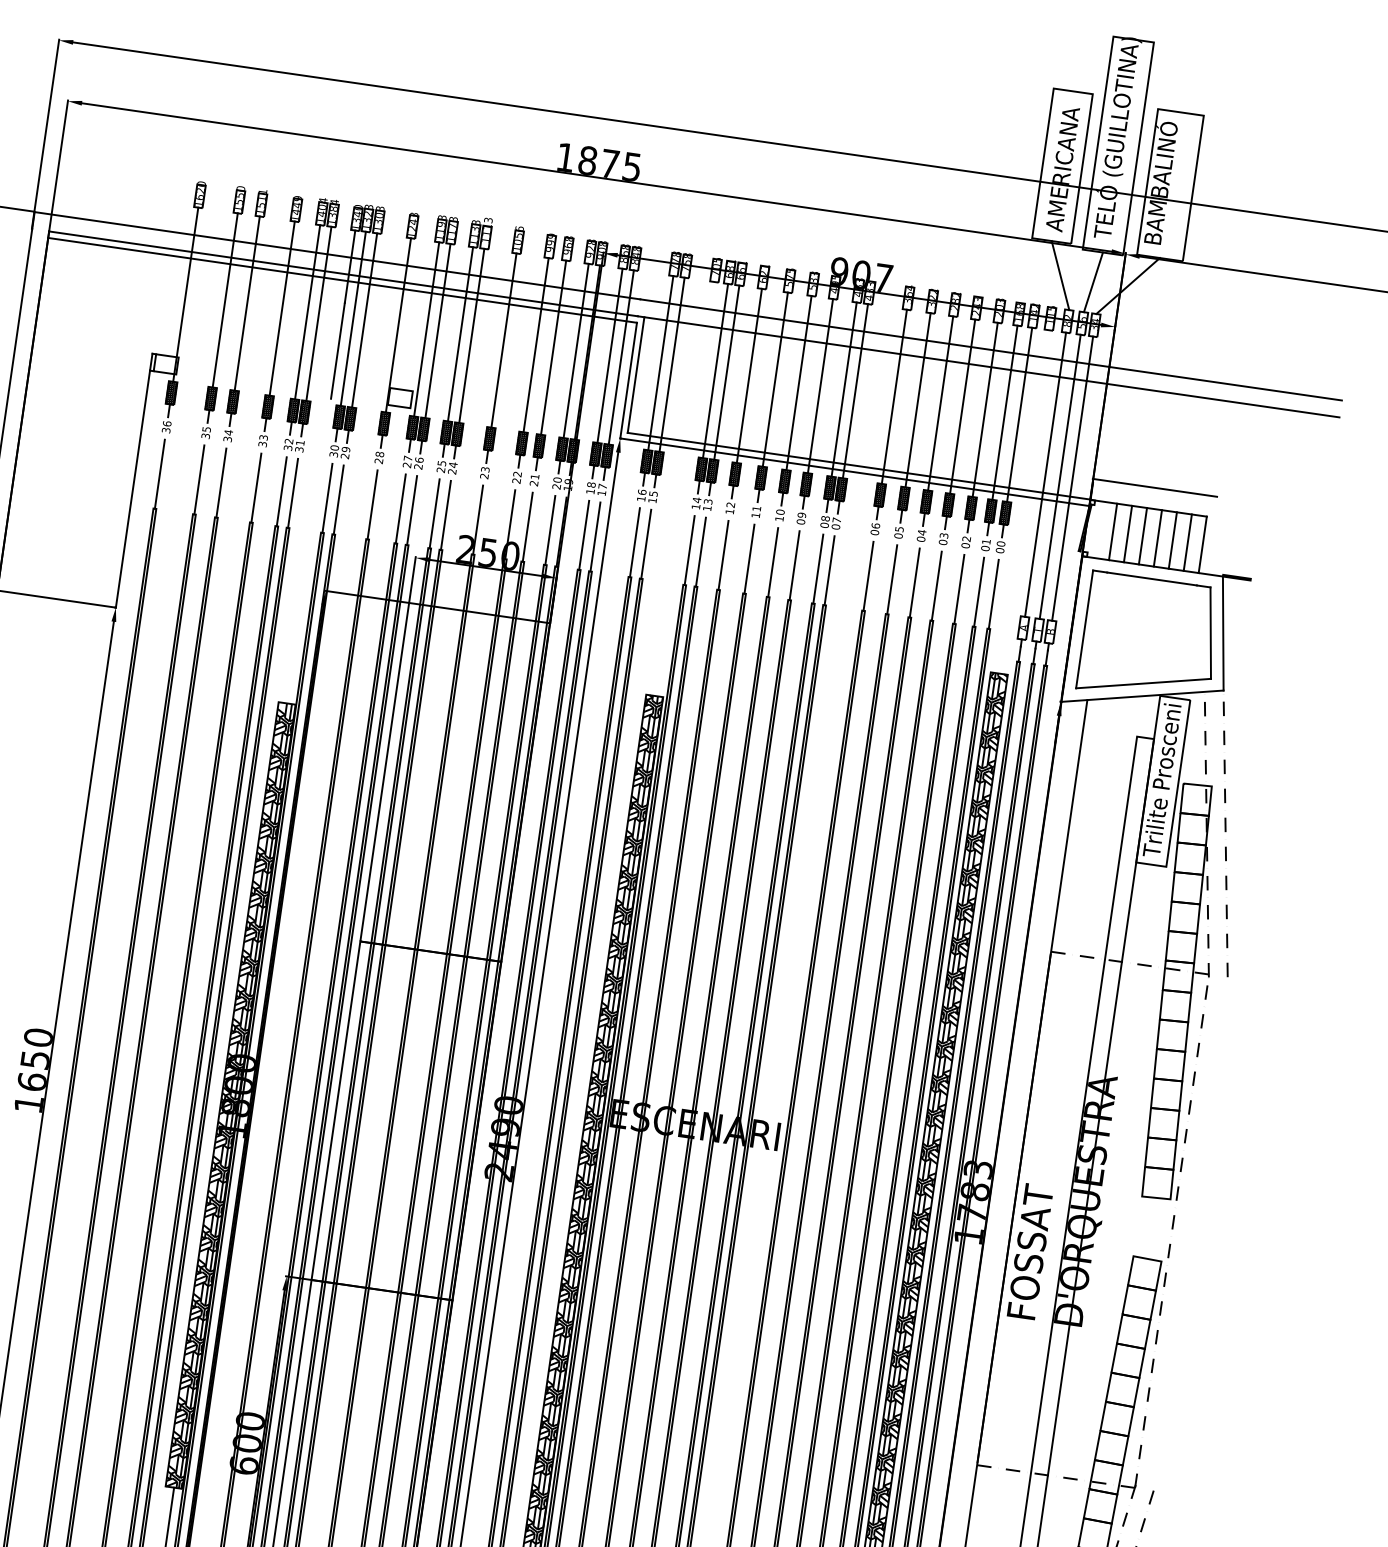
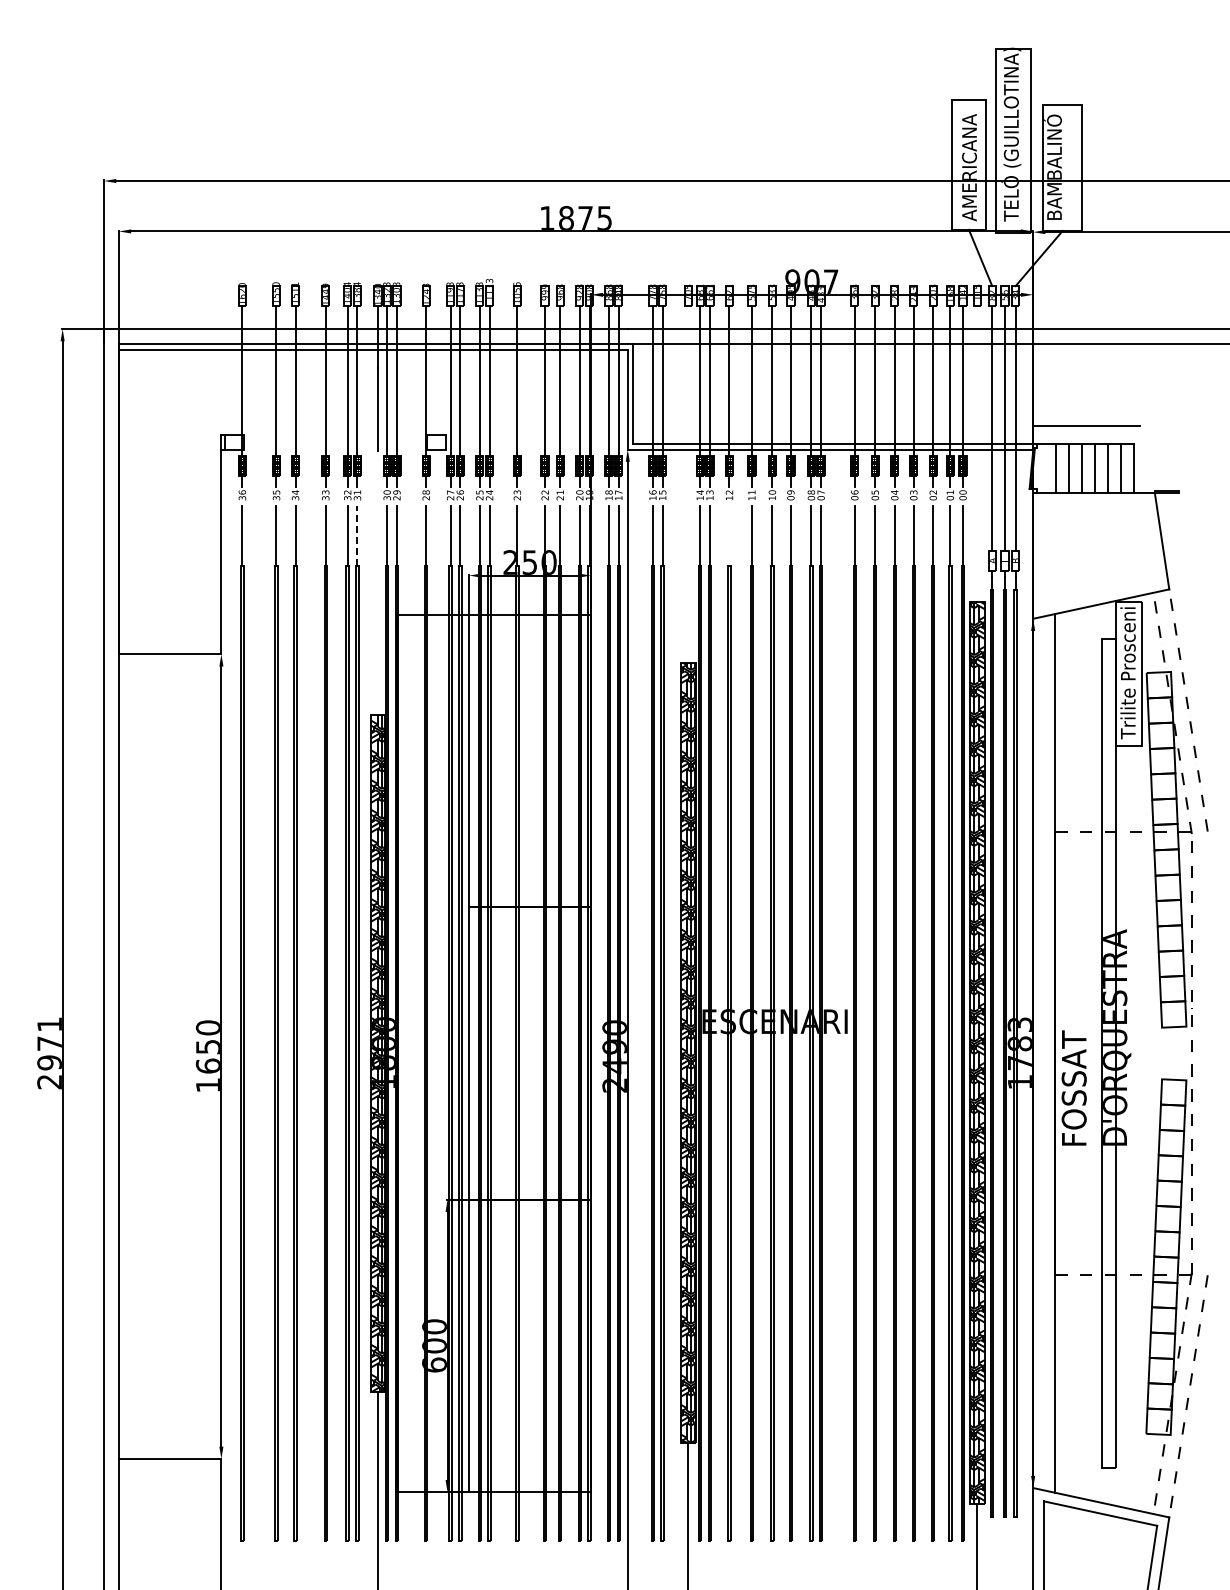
line: (1092, 282) -> (1008, 259), removed
line: (293, 493) -> (357, 536), solid -> dashed
line: (723, 554) -> (729, 535), removed
part: (1149, 638) -> (1100, 554), removed

